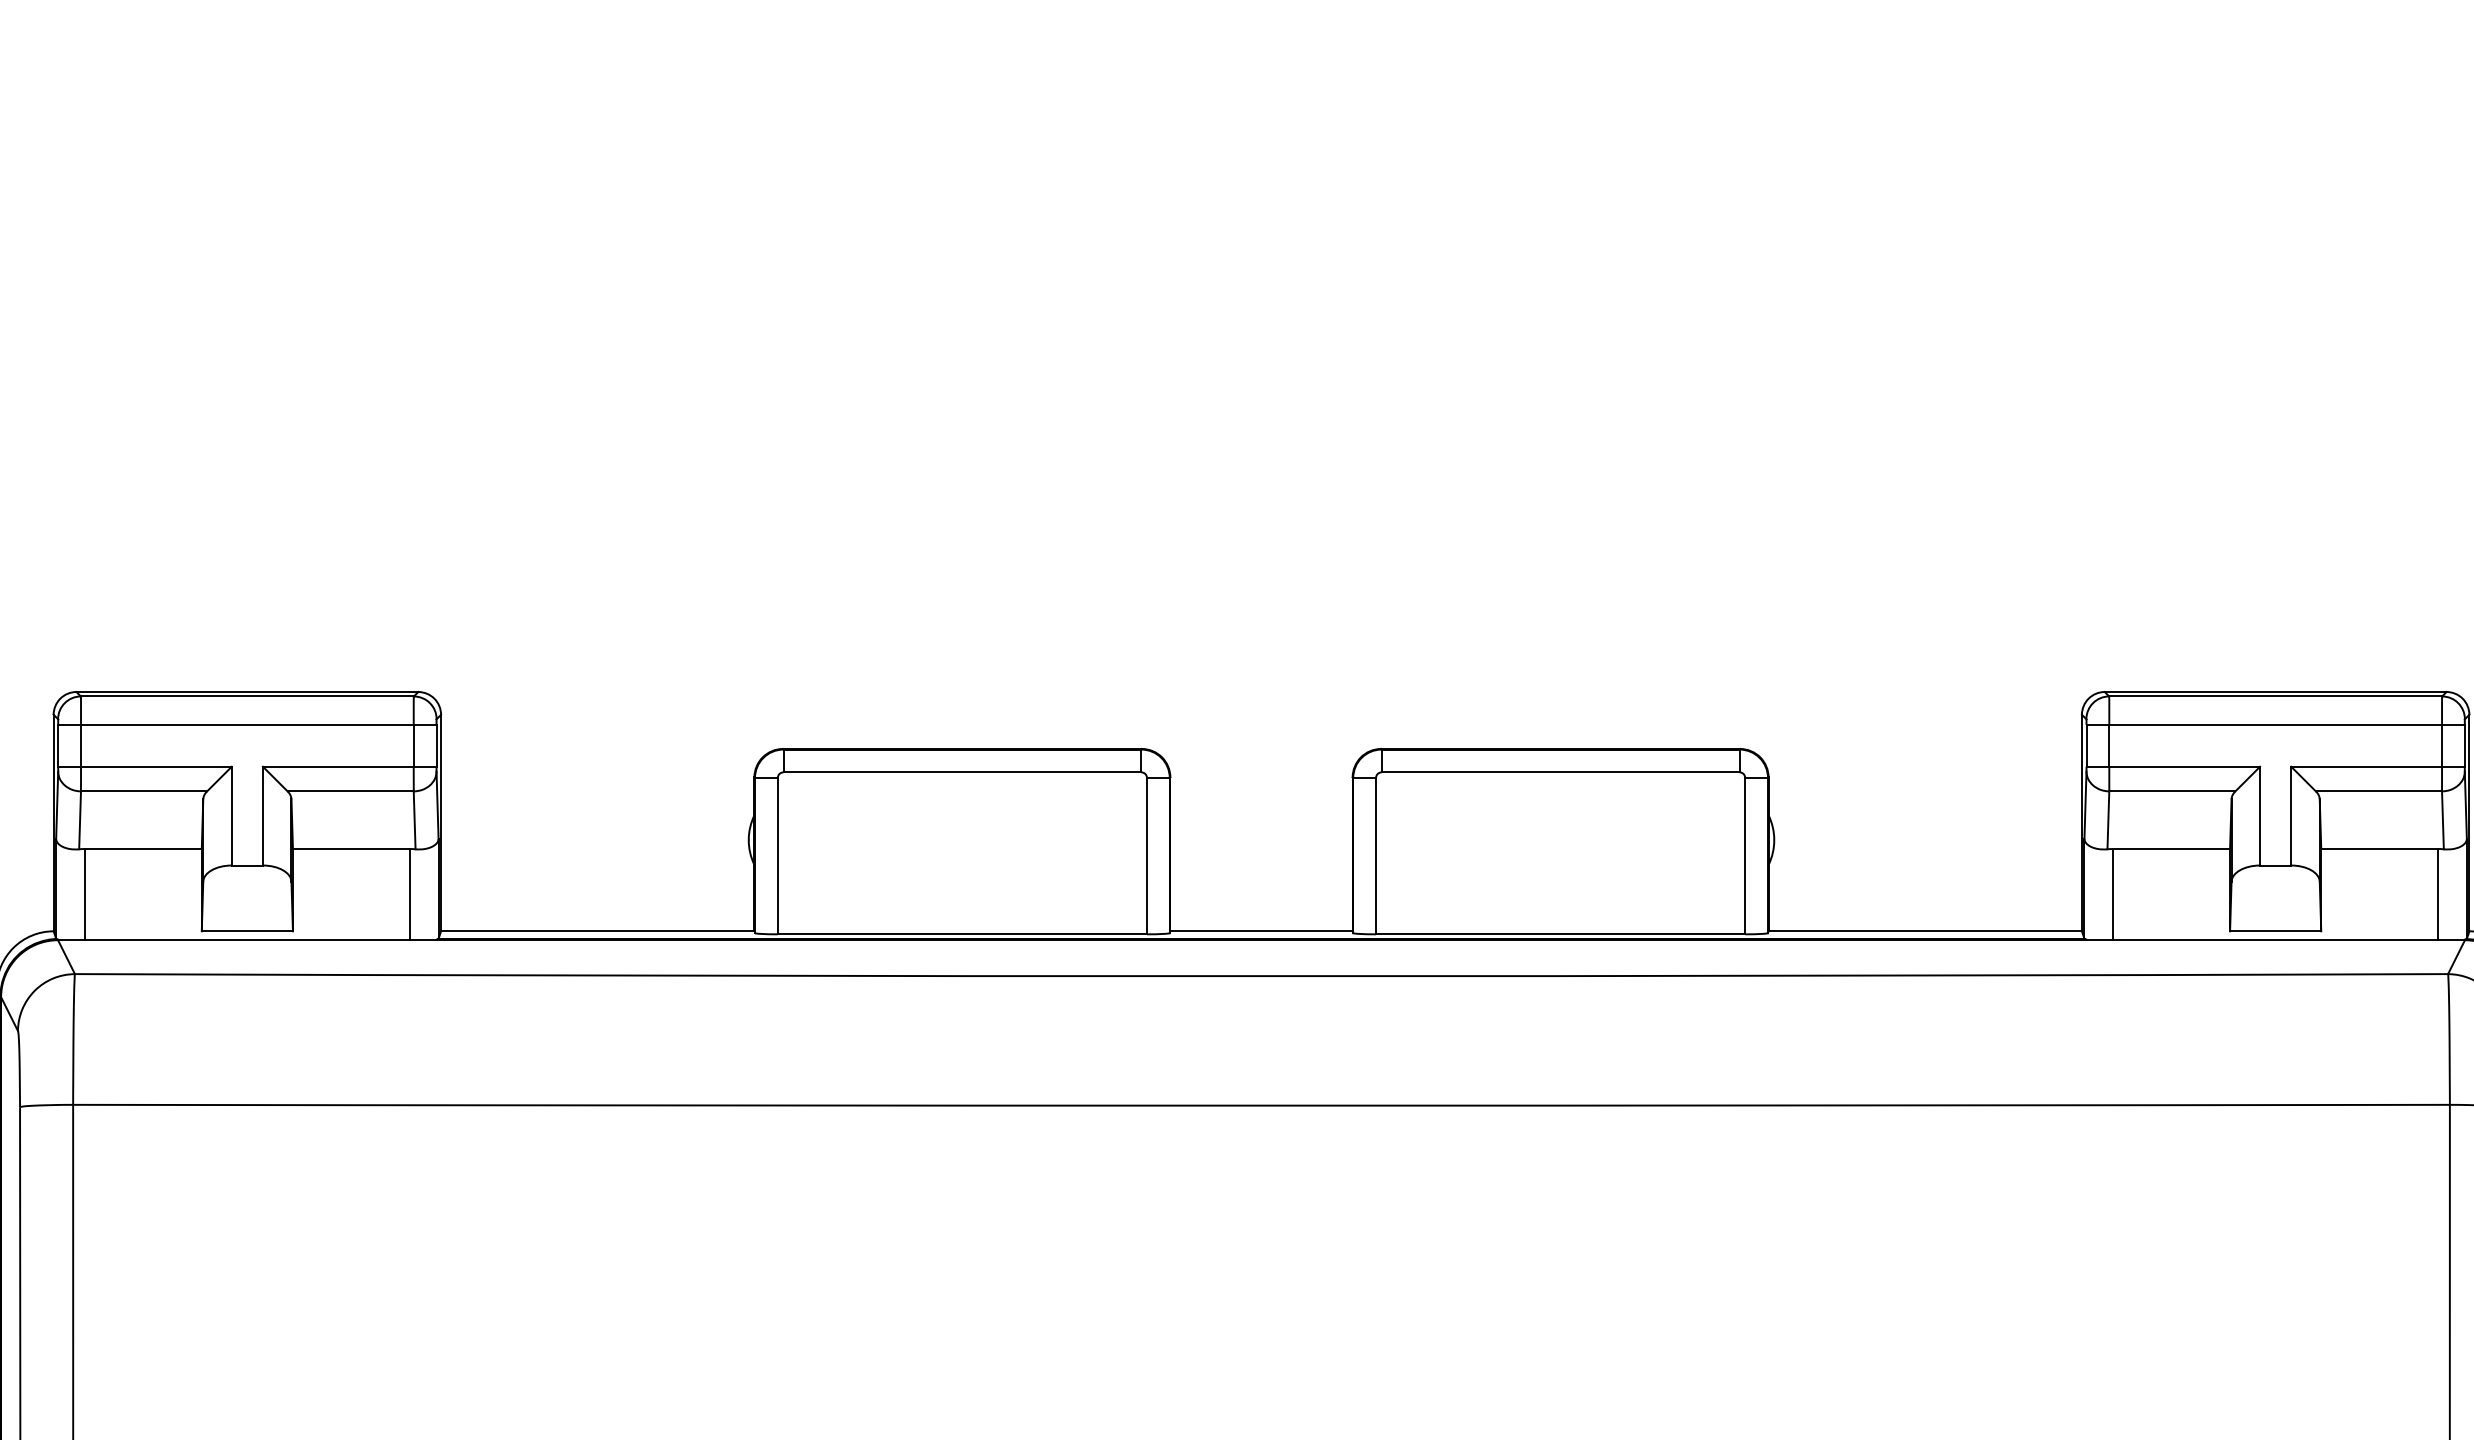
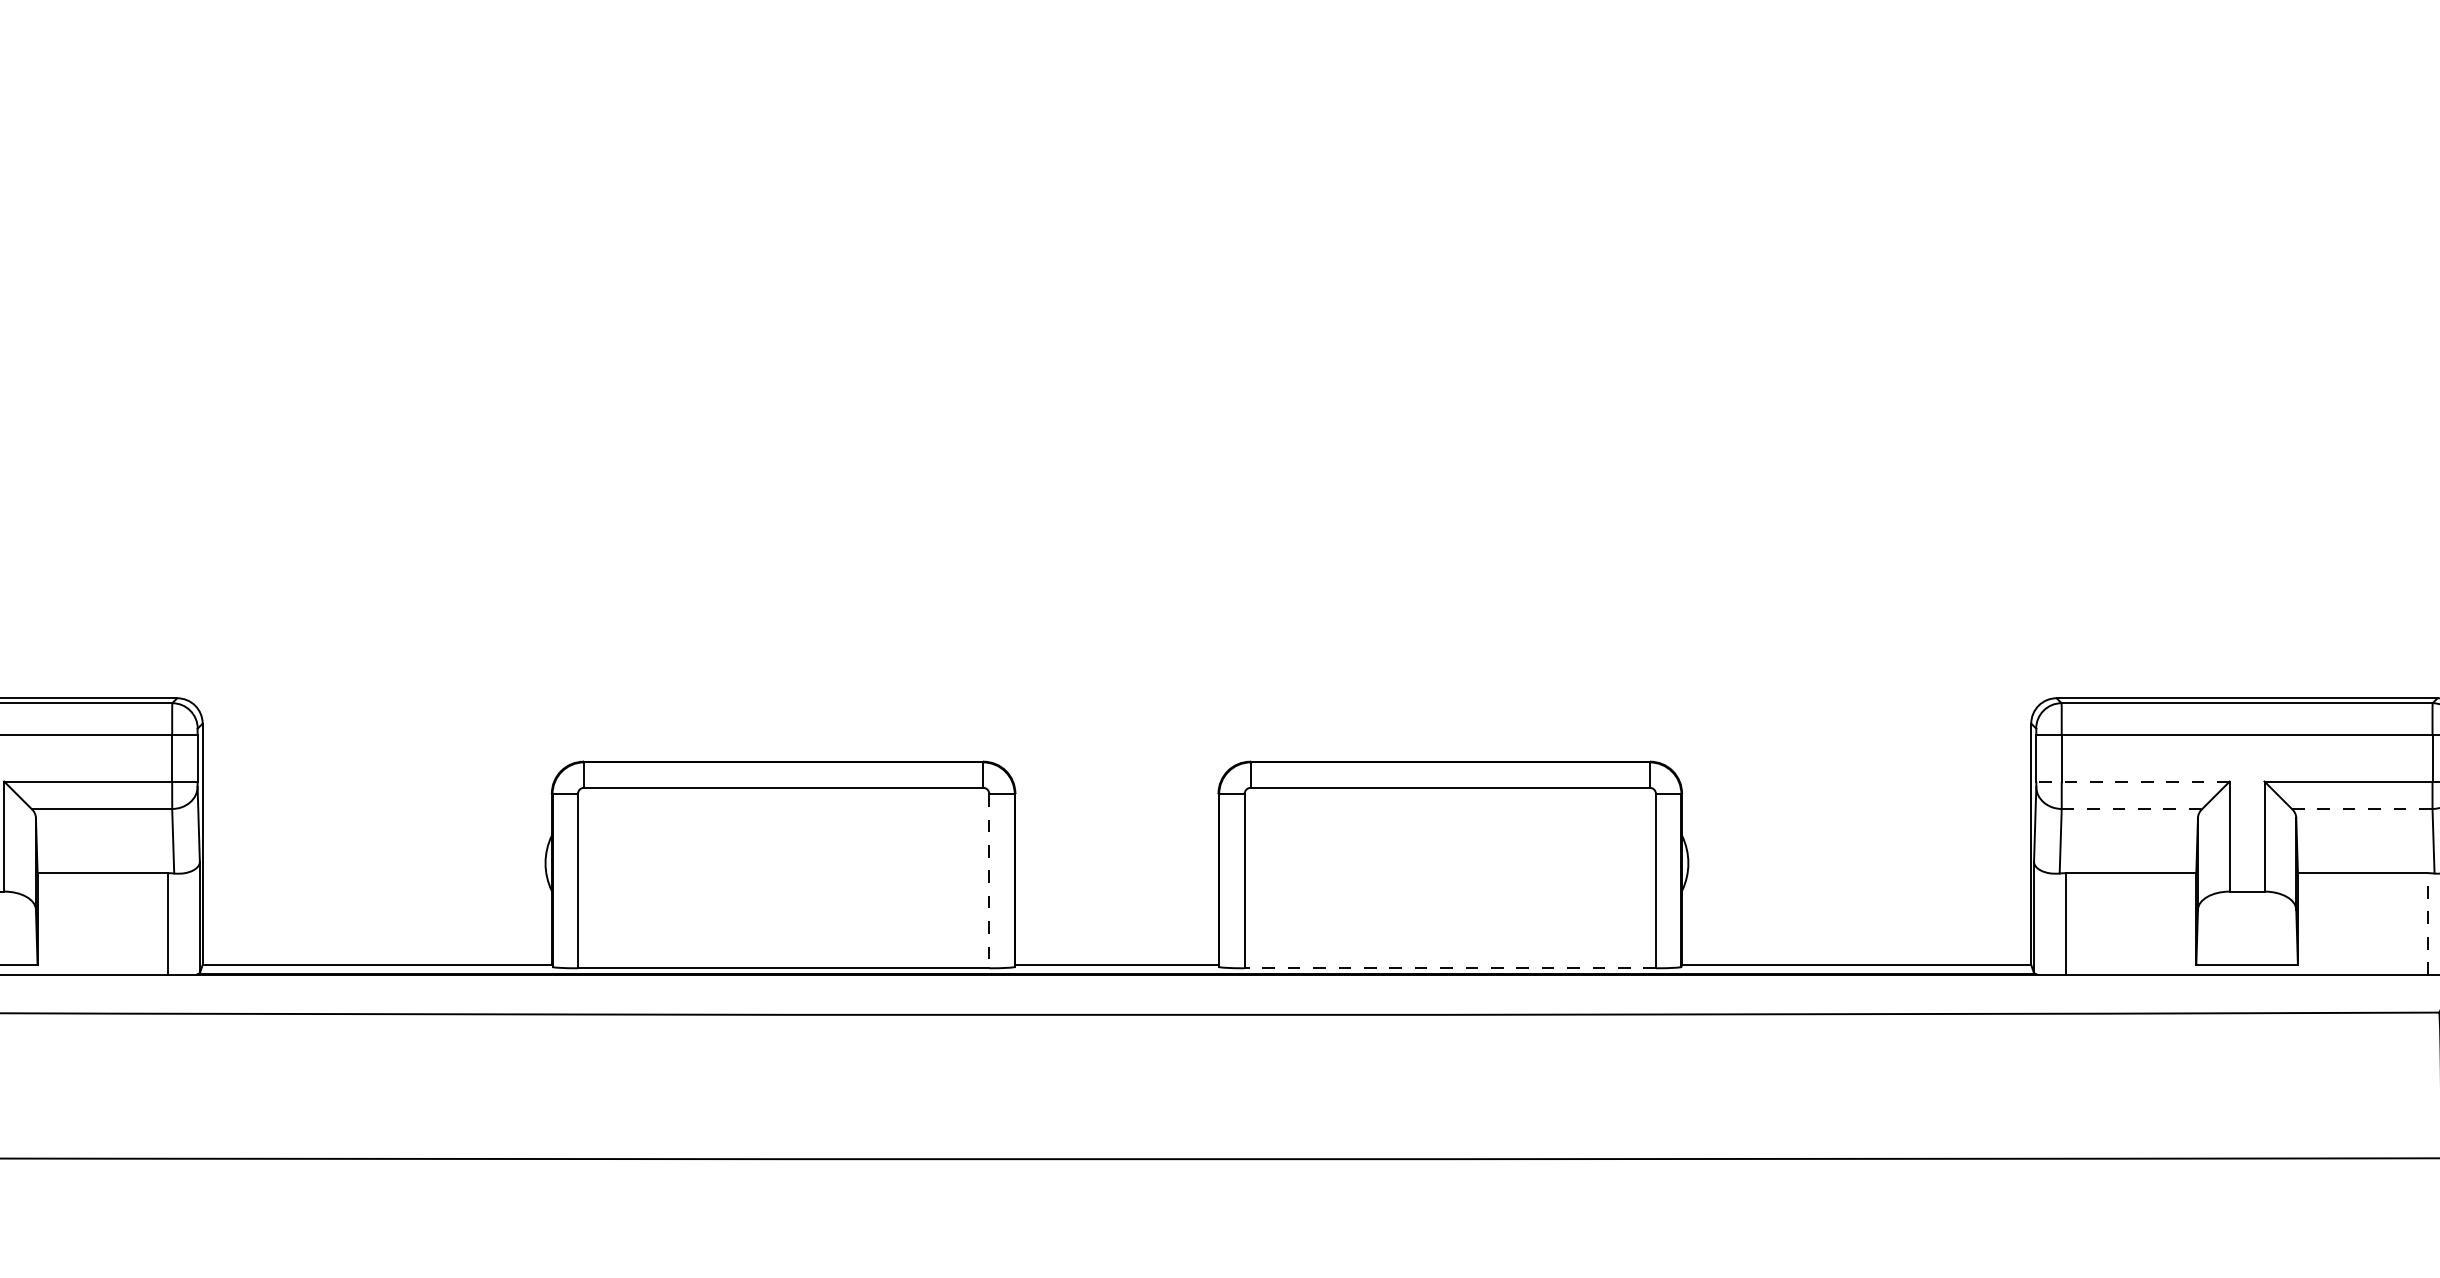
line: (2173, 766) -> (2133, 781), solid -> dashed
line: (2172, 791) -> (2132, 809), solid -> dashed
line: (2379, 791) -> (2362, 809), solid -> dashed
line: (1147, 856) -> (989, 881), solid -> dashed
line: (2438, 894) -> (2428, 923), solid -> dashed
line: (1560, 934) -> (1450, 968), solid -> dashed

